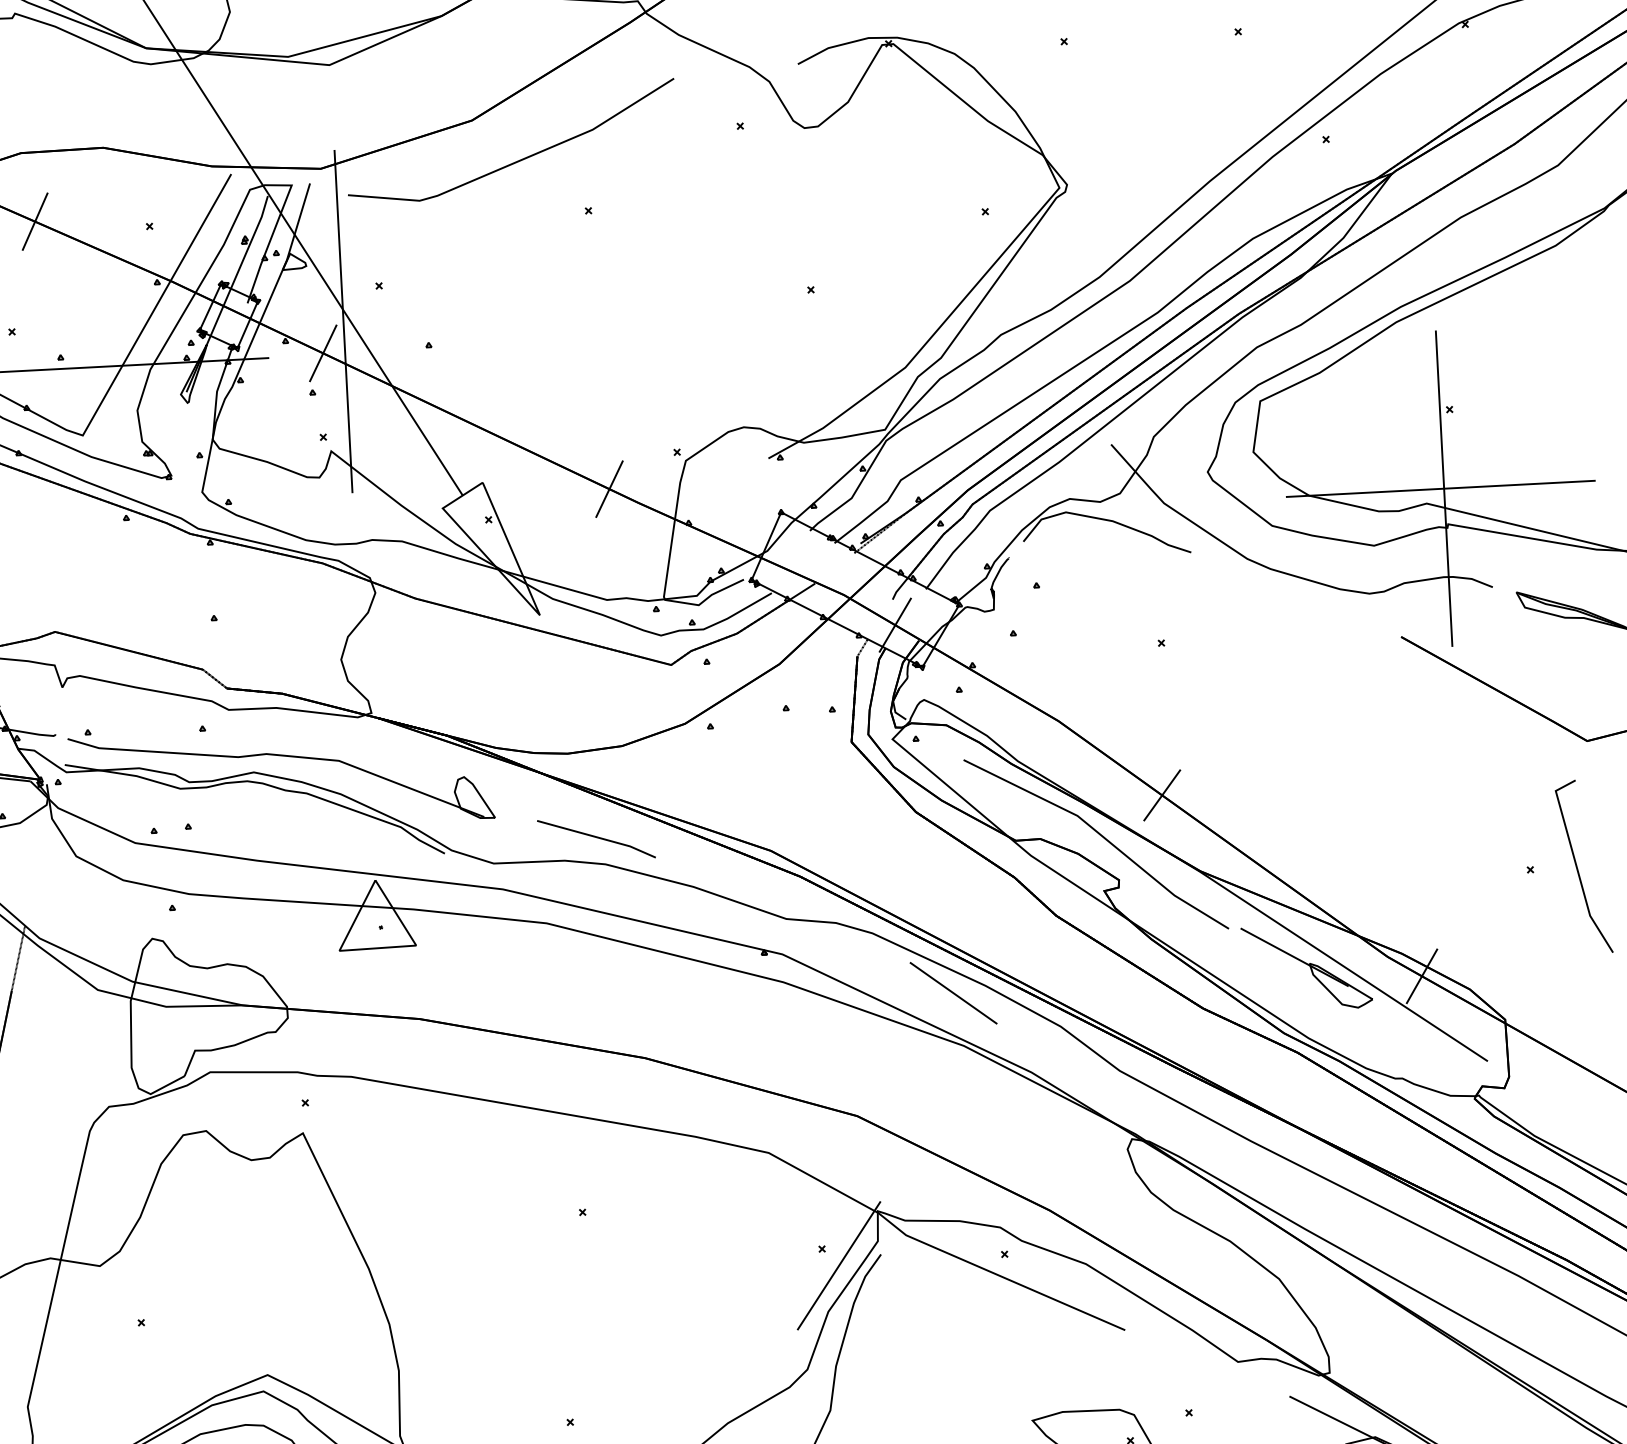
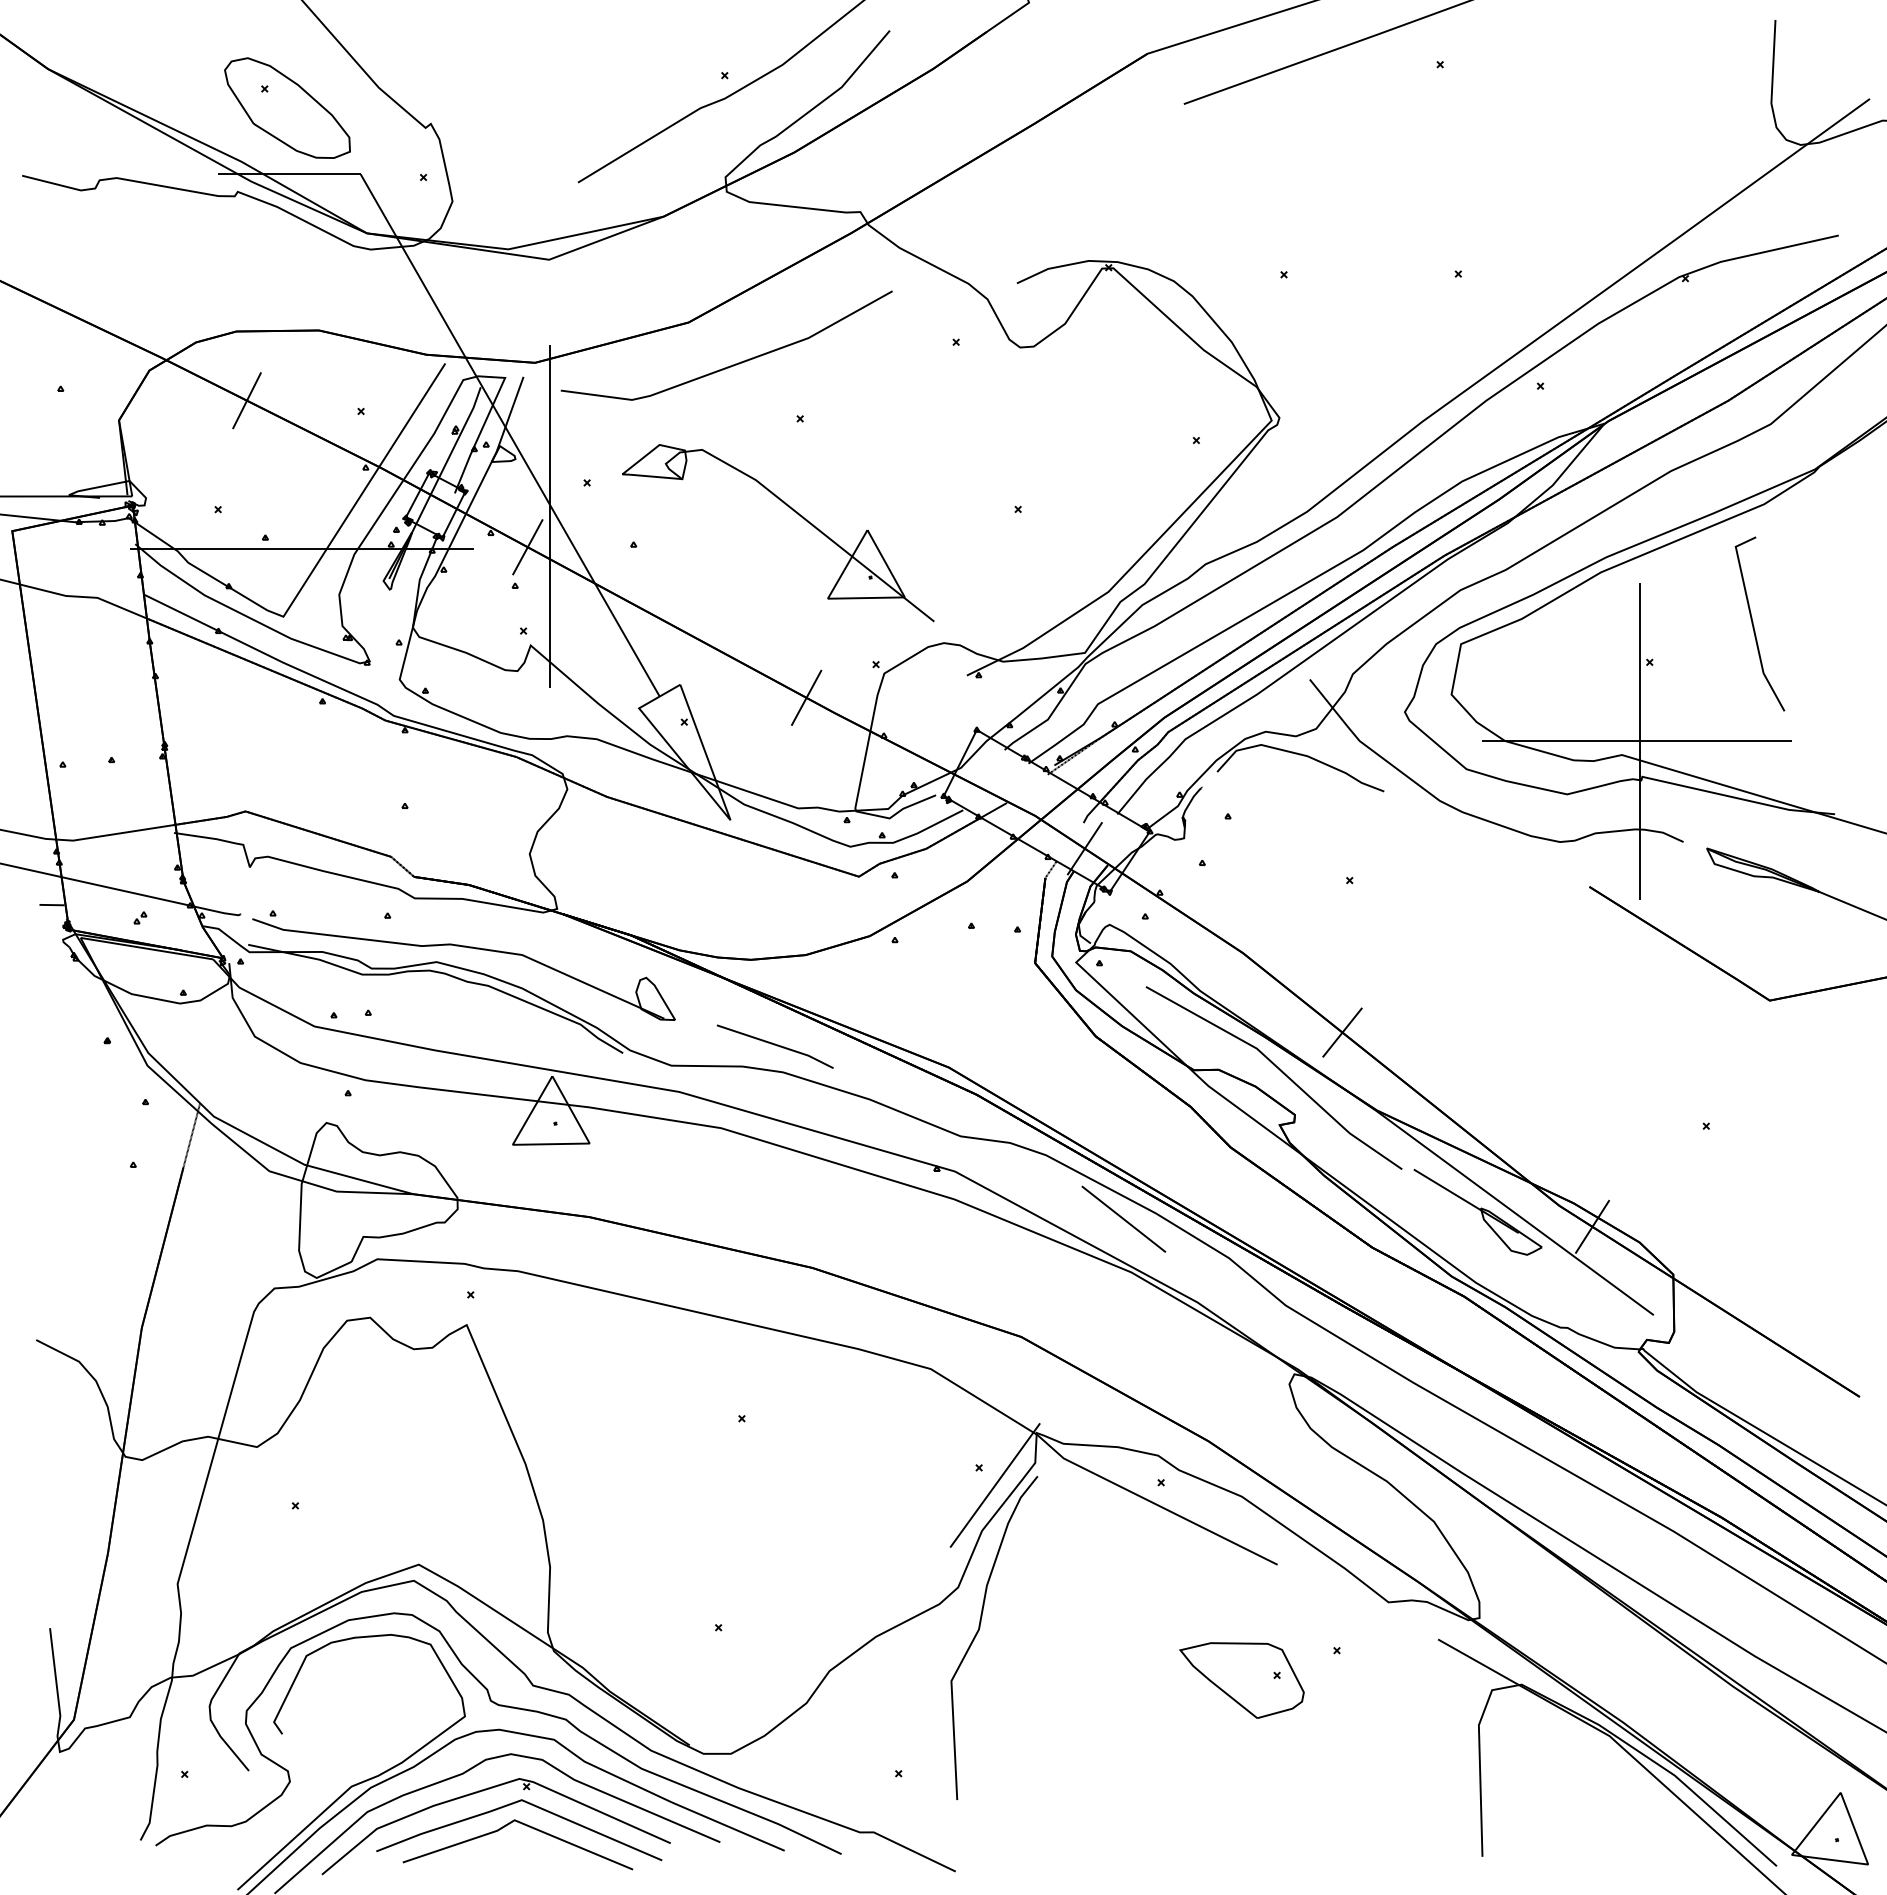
part: (586, 303) -> (793, 511), added
line: (1578, 869) -> (1754, 626), moved

